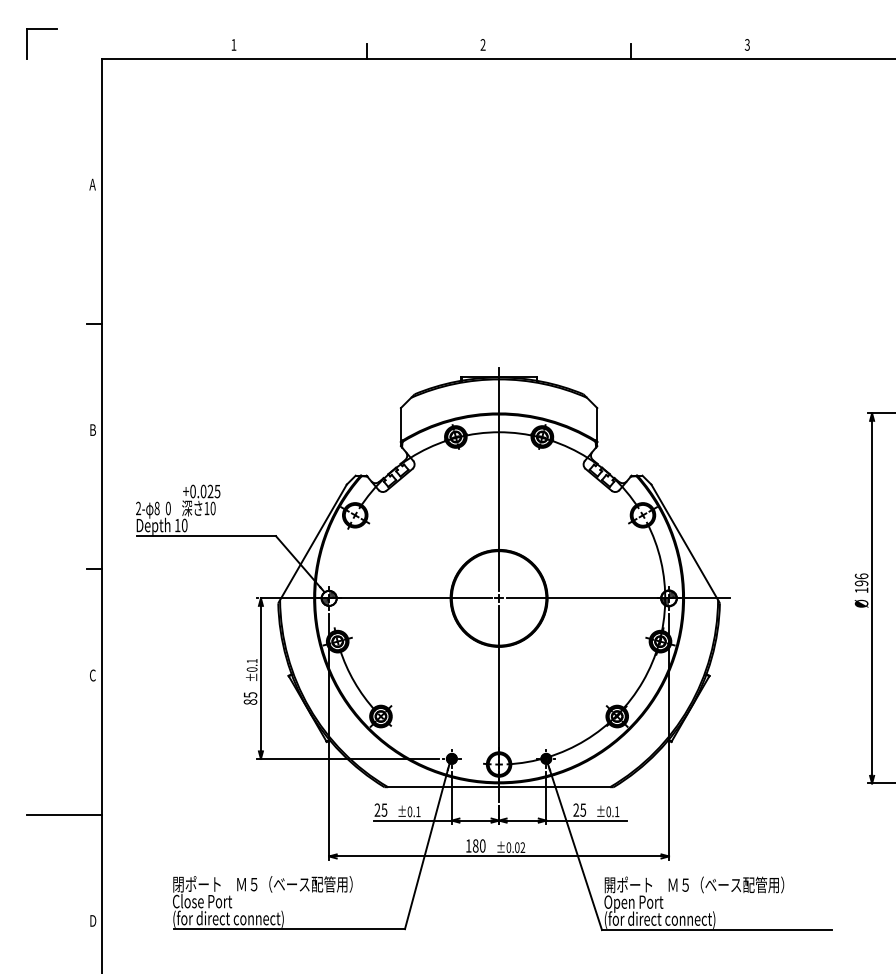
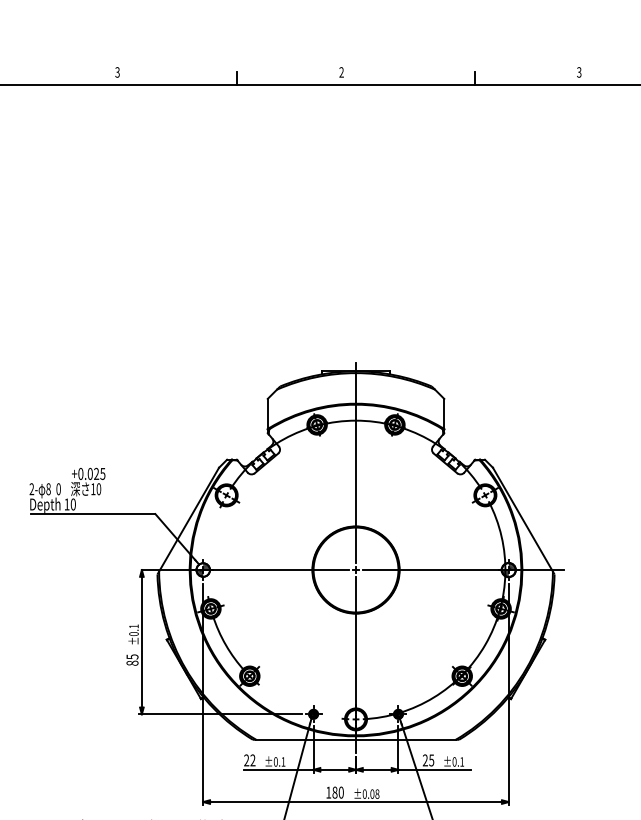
text: (233, 44) -> (117, 72), 1 -> 3
text: (384, 809) -> (252, 759), 25 -> 22
text: (522, 847) -> (377, 794), ±0.02 -> ±0.08

